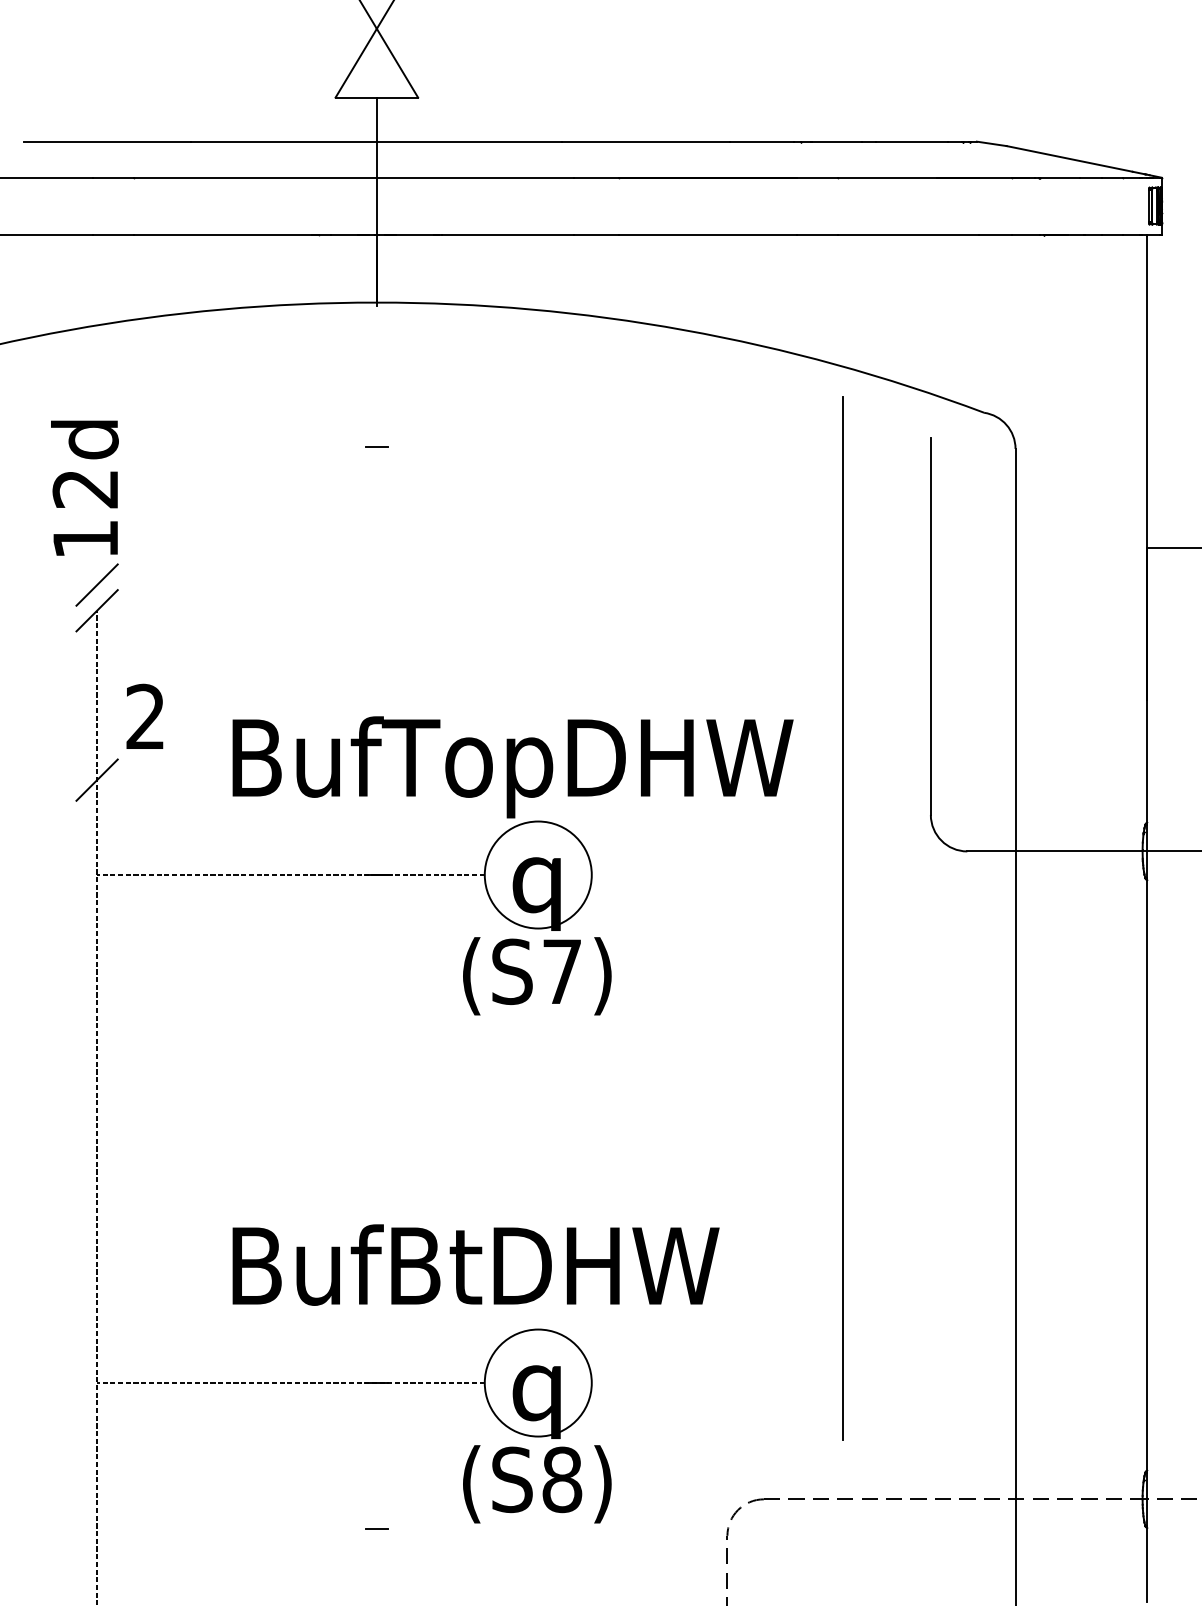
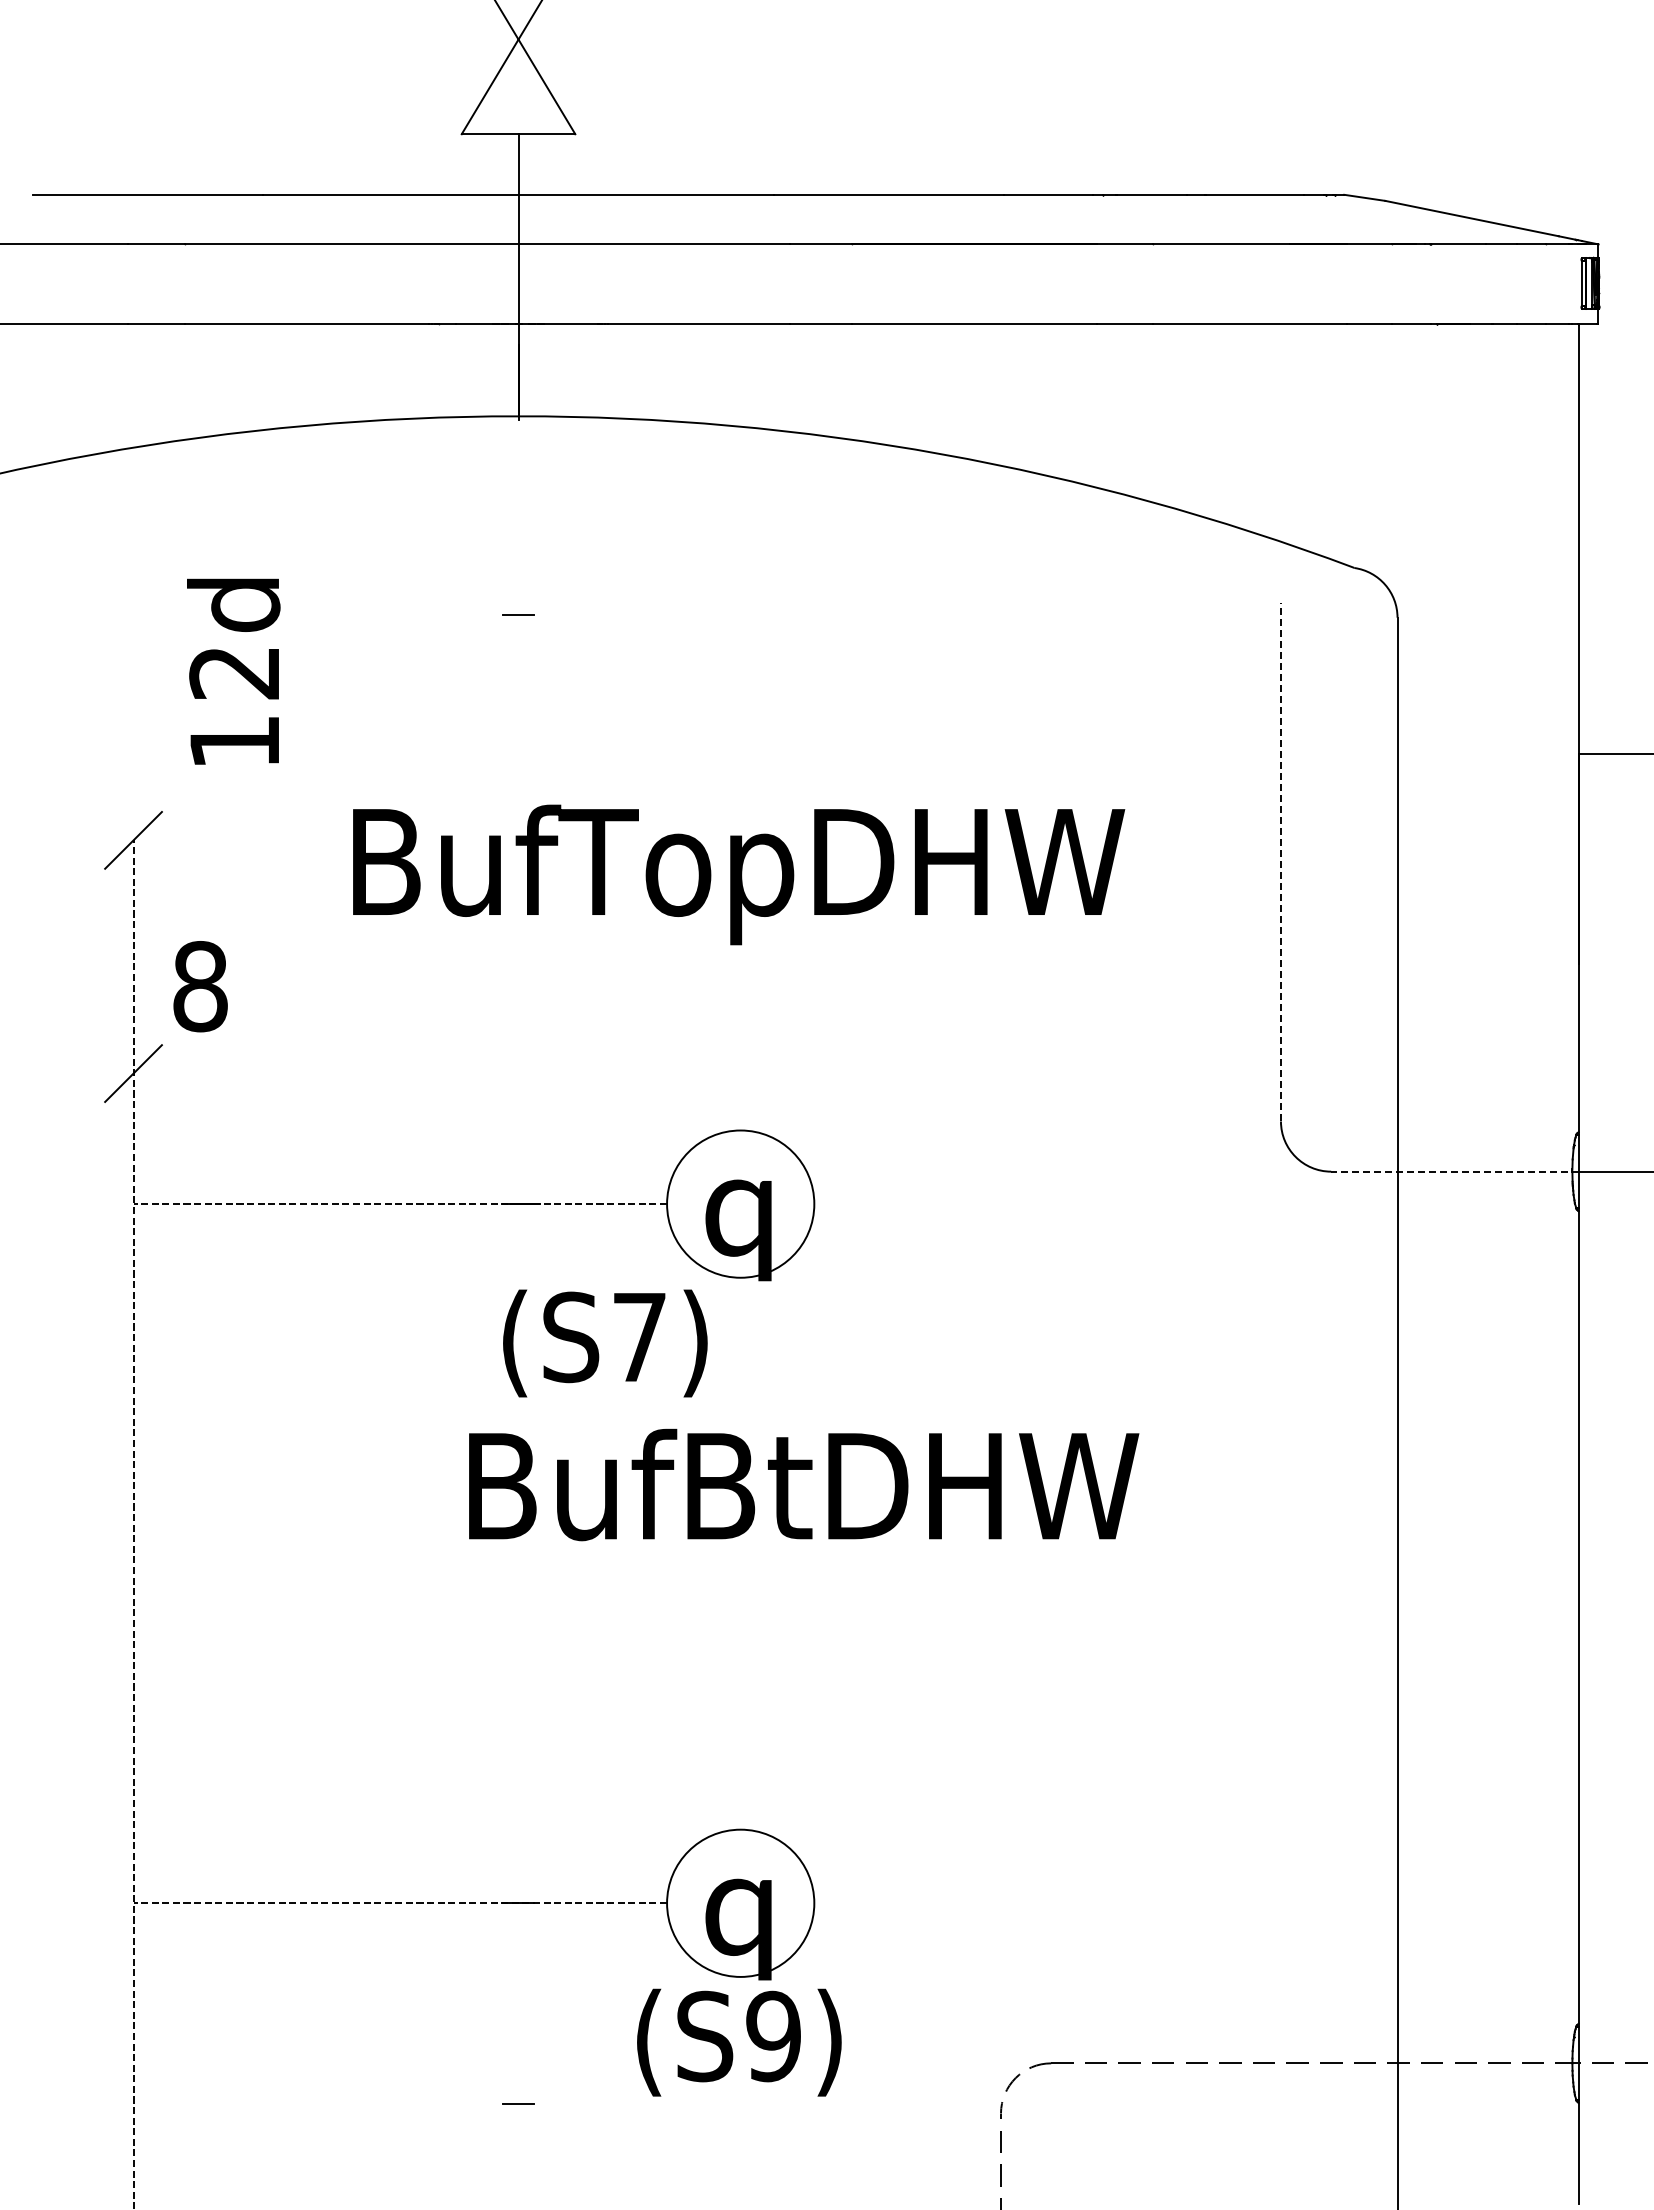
text: (84, 488) -> (233, 671), moved
line: (97, 584) -> (133, 804), removed
line: (930, 626) -> (1280, 861), solid -> dashed
text: (145, 716) -> (200, 986), 2 -> 8
text: (513, 767) -> (739, 874), moved
line: (1056, 851) -> (1454, 1171), solid -> dashed
line: (843, 918) -> (1160, 1263), removed
text: (537, 976) -> (605, 1343), moved
text: (476, 1264) -> (804, 1484), moved
text: (562, 1479) -> (773, 2036), (S8) -> (S9)

